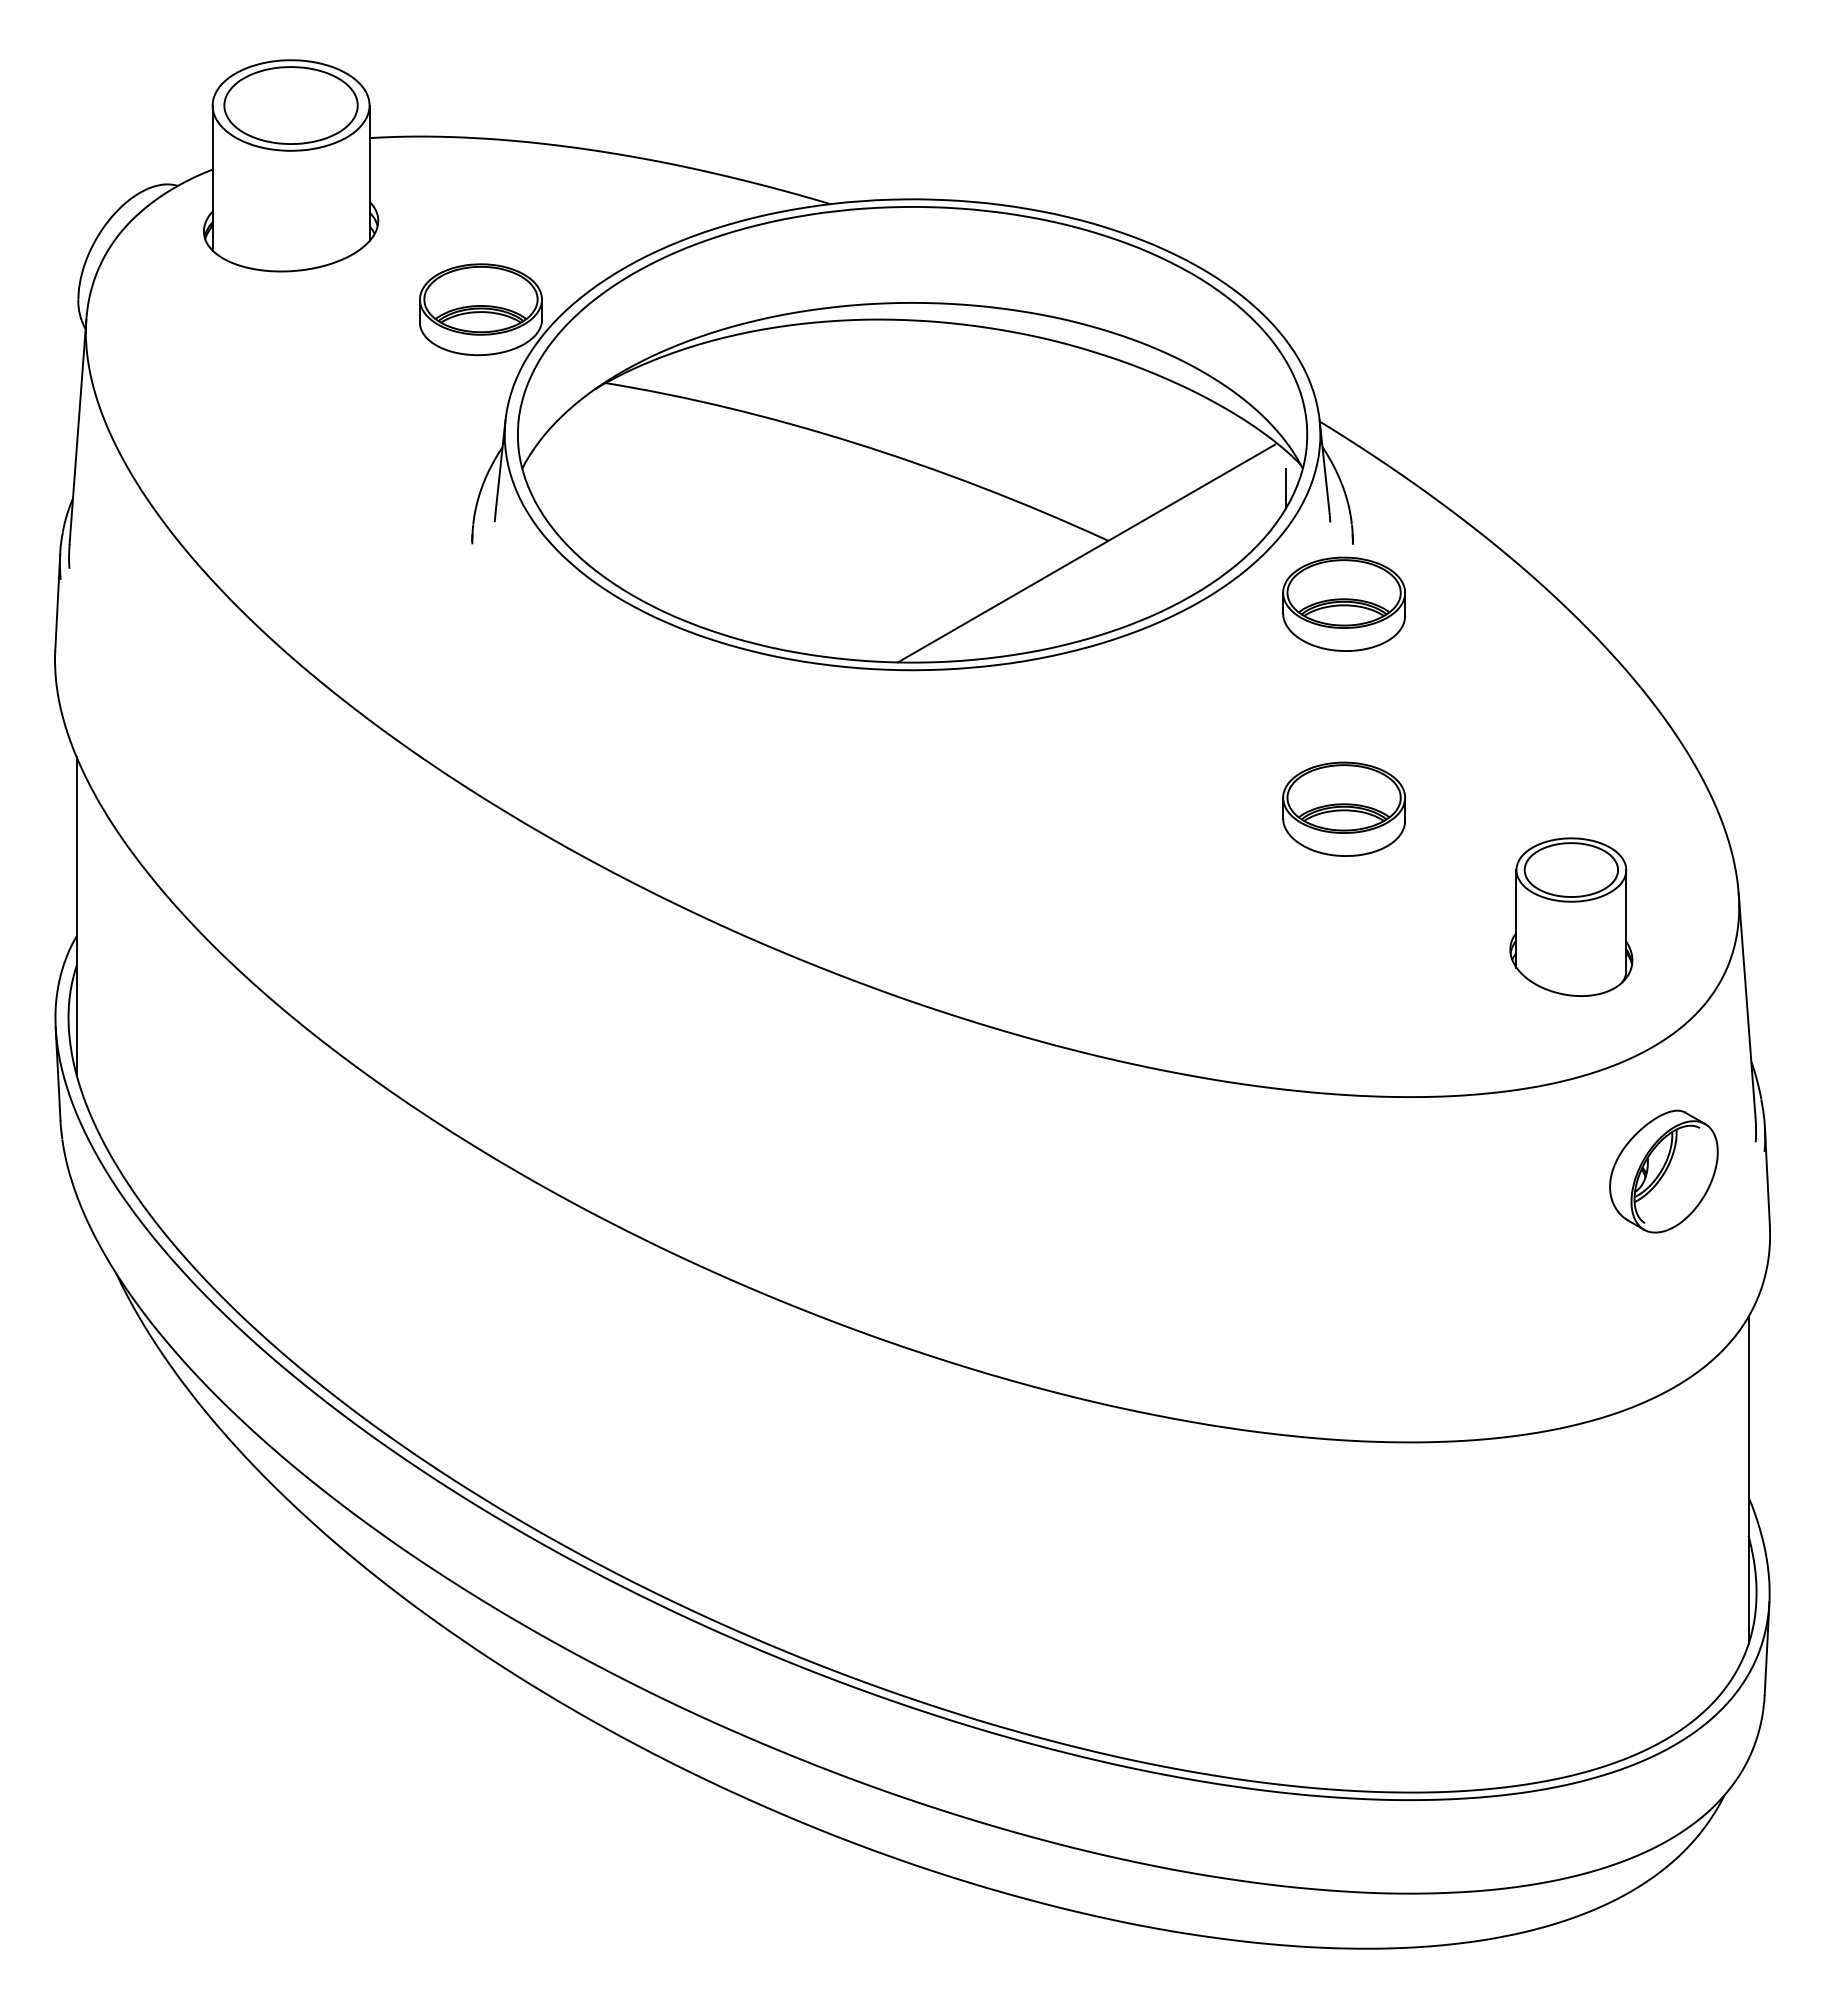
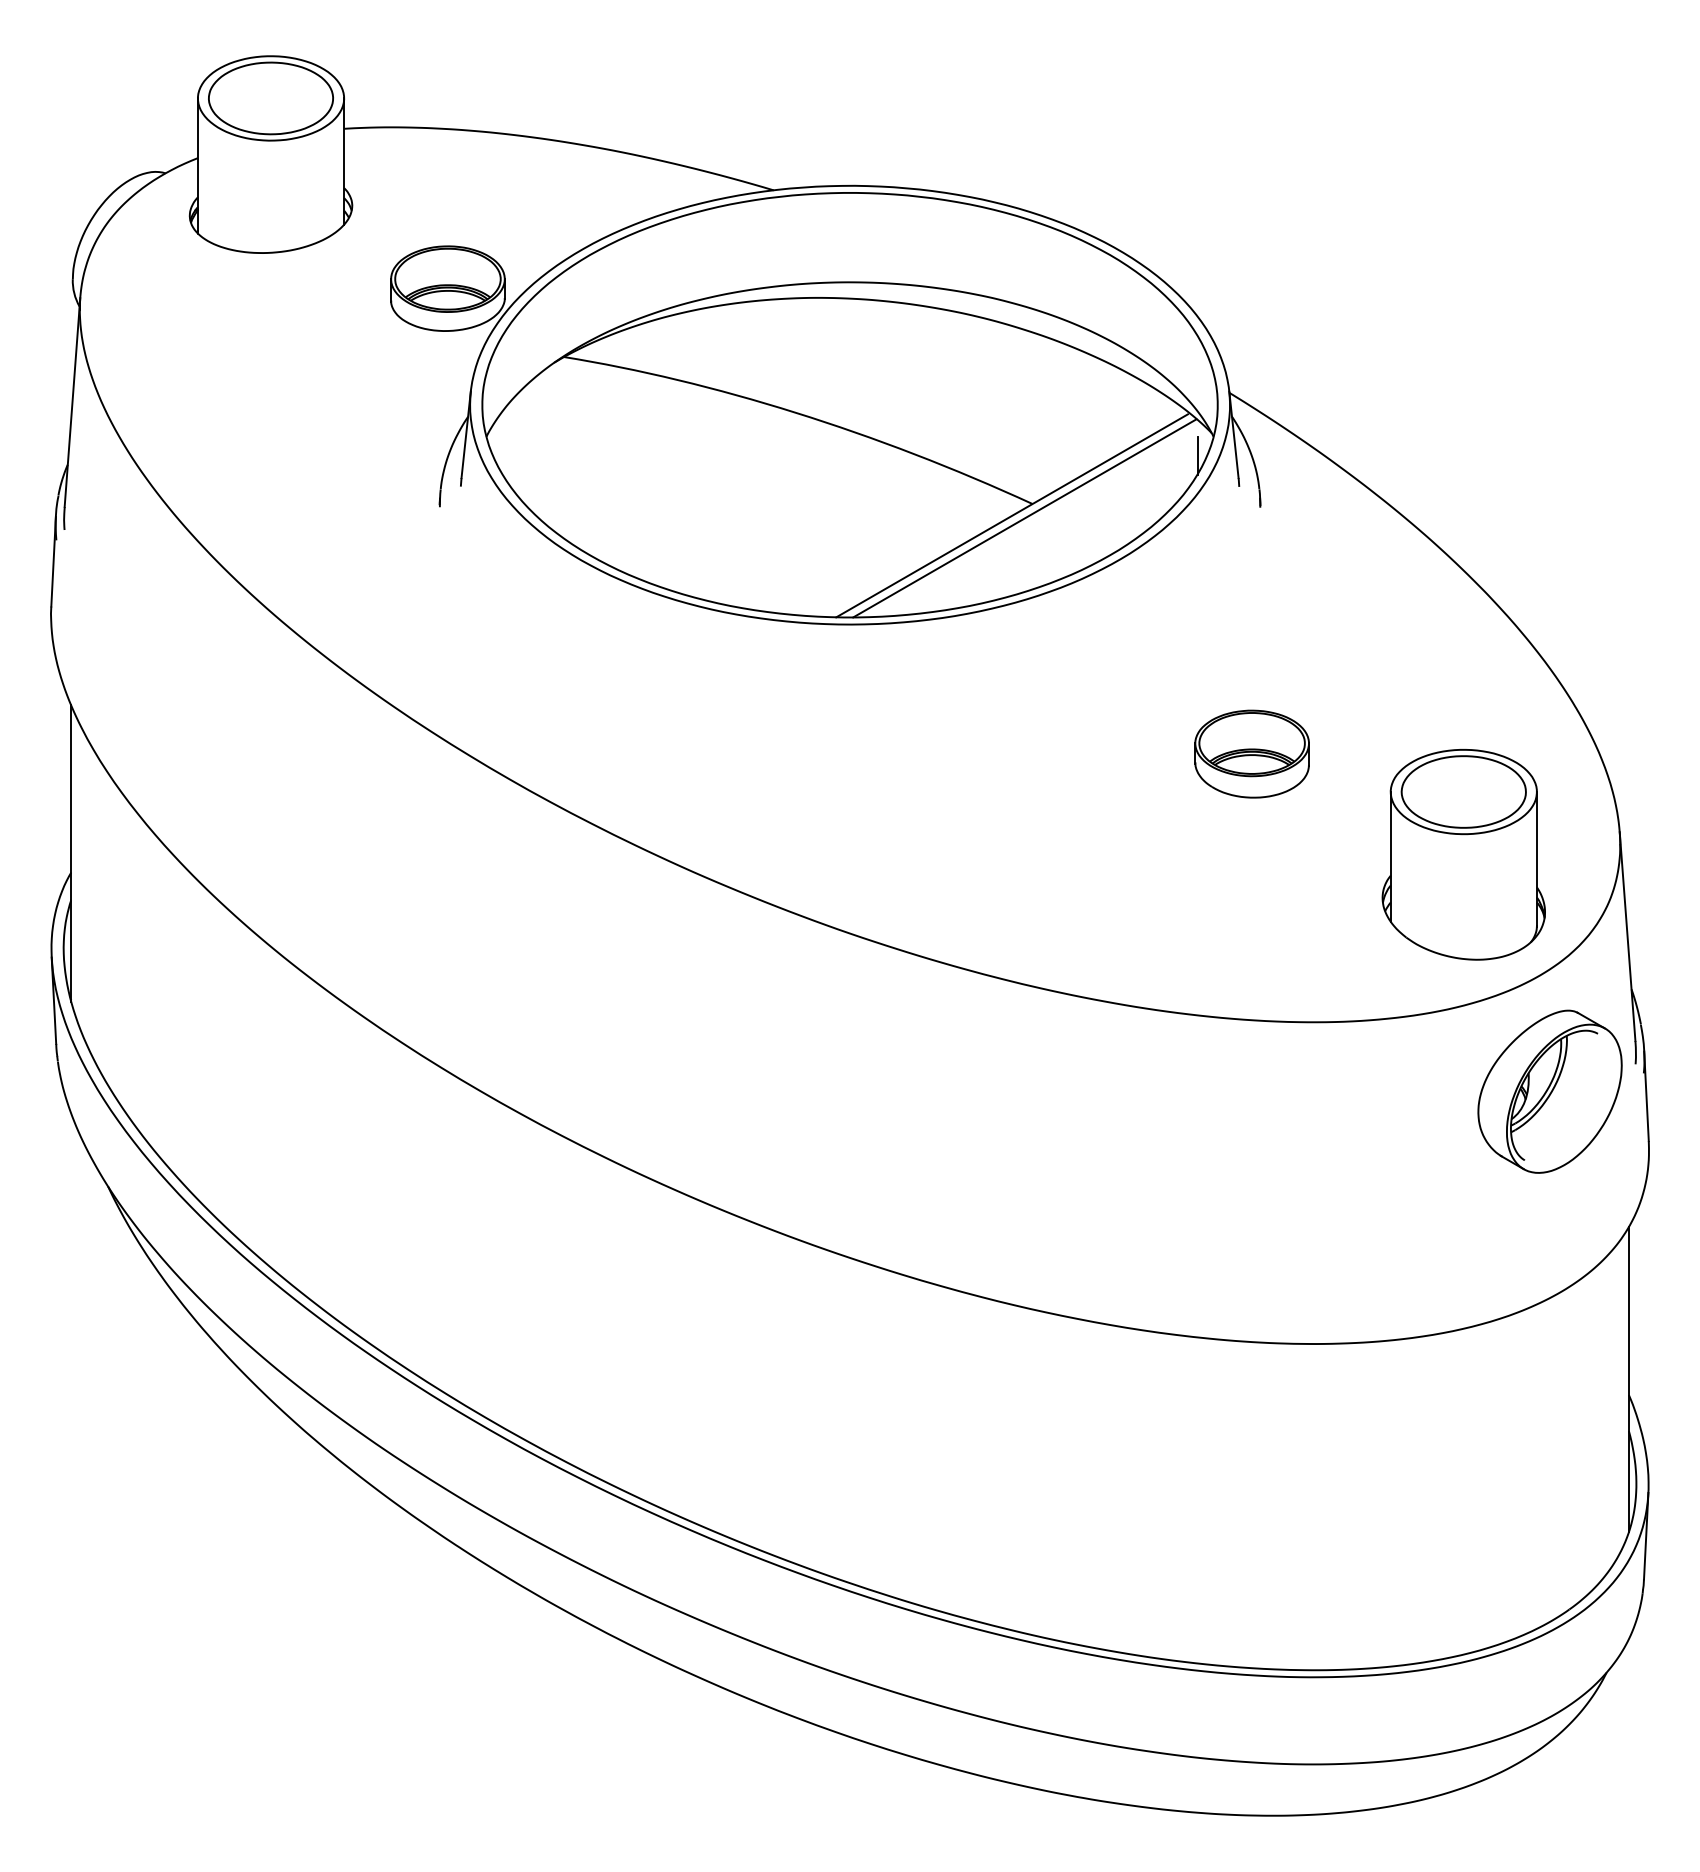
line: (1099, 555) -> (1024, 517), added
part: (1344, 603) -> (1252, 562), removed
part: (1571, 916) -> (1463, 854), size x1.43
part: (1663, 1171) -> (1549, 1091), size x1.43

